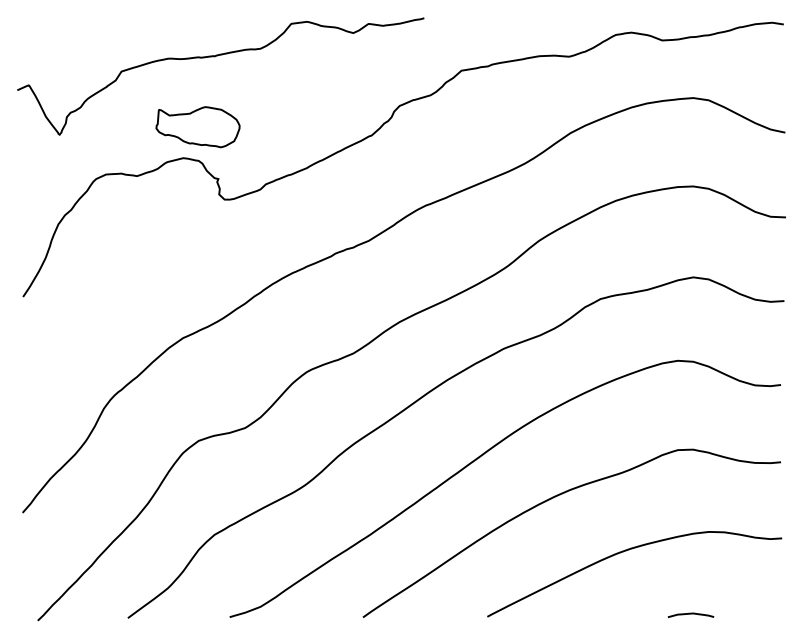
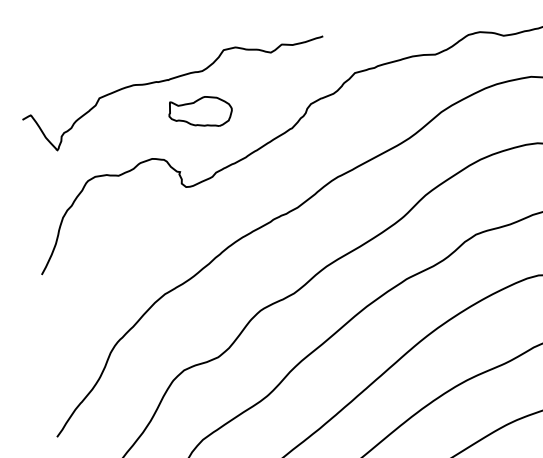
part: (197, 127) -> (200, 112), moved

